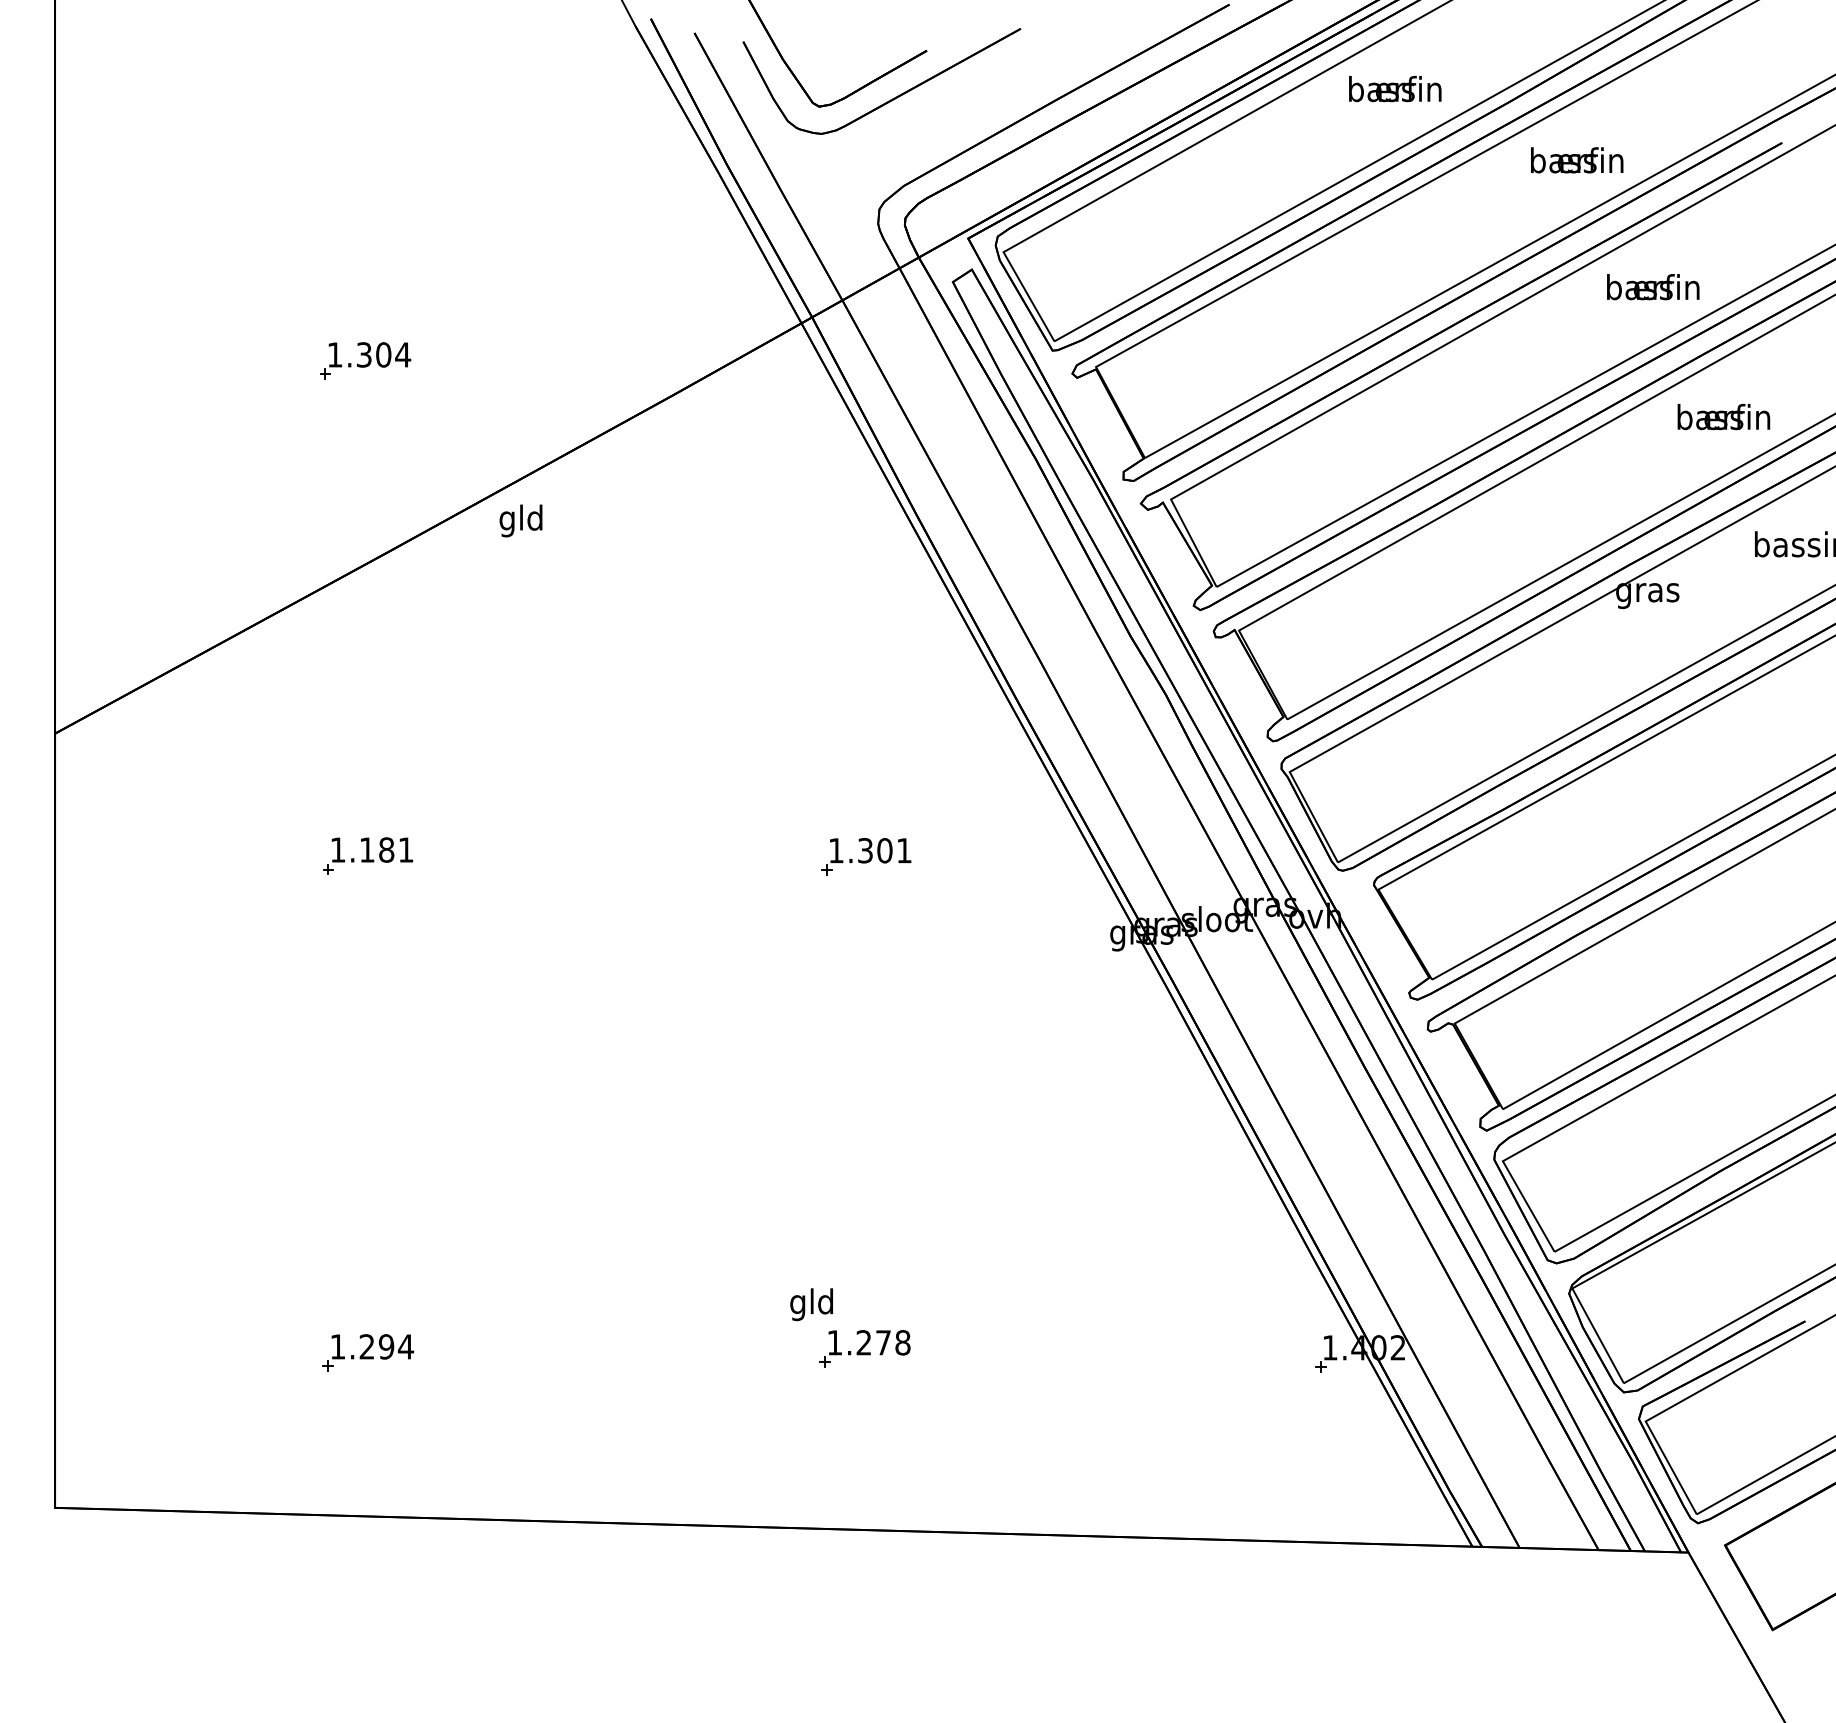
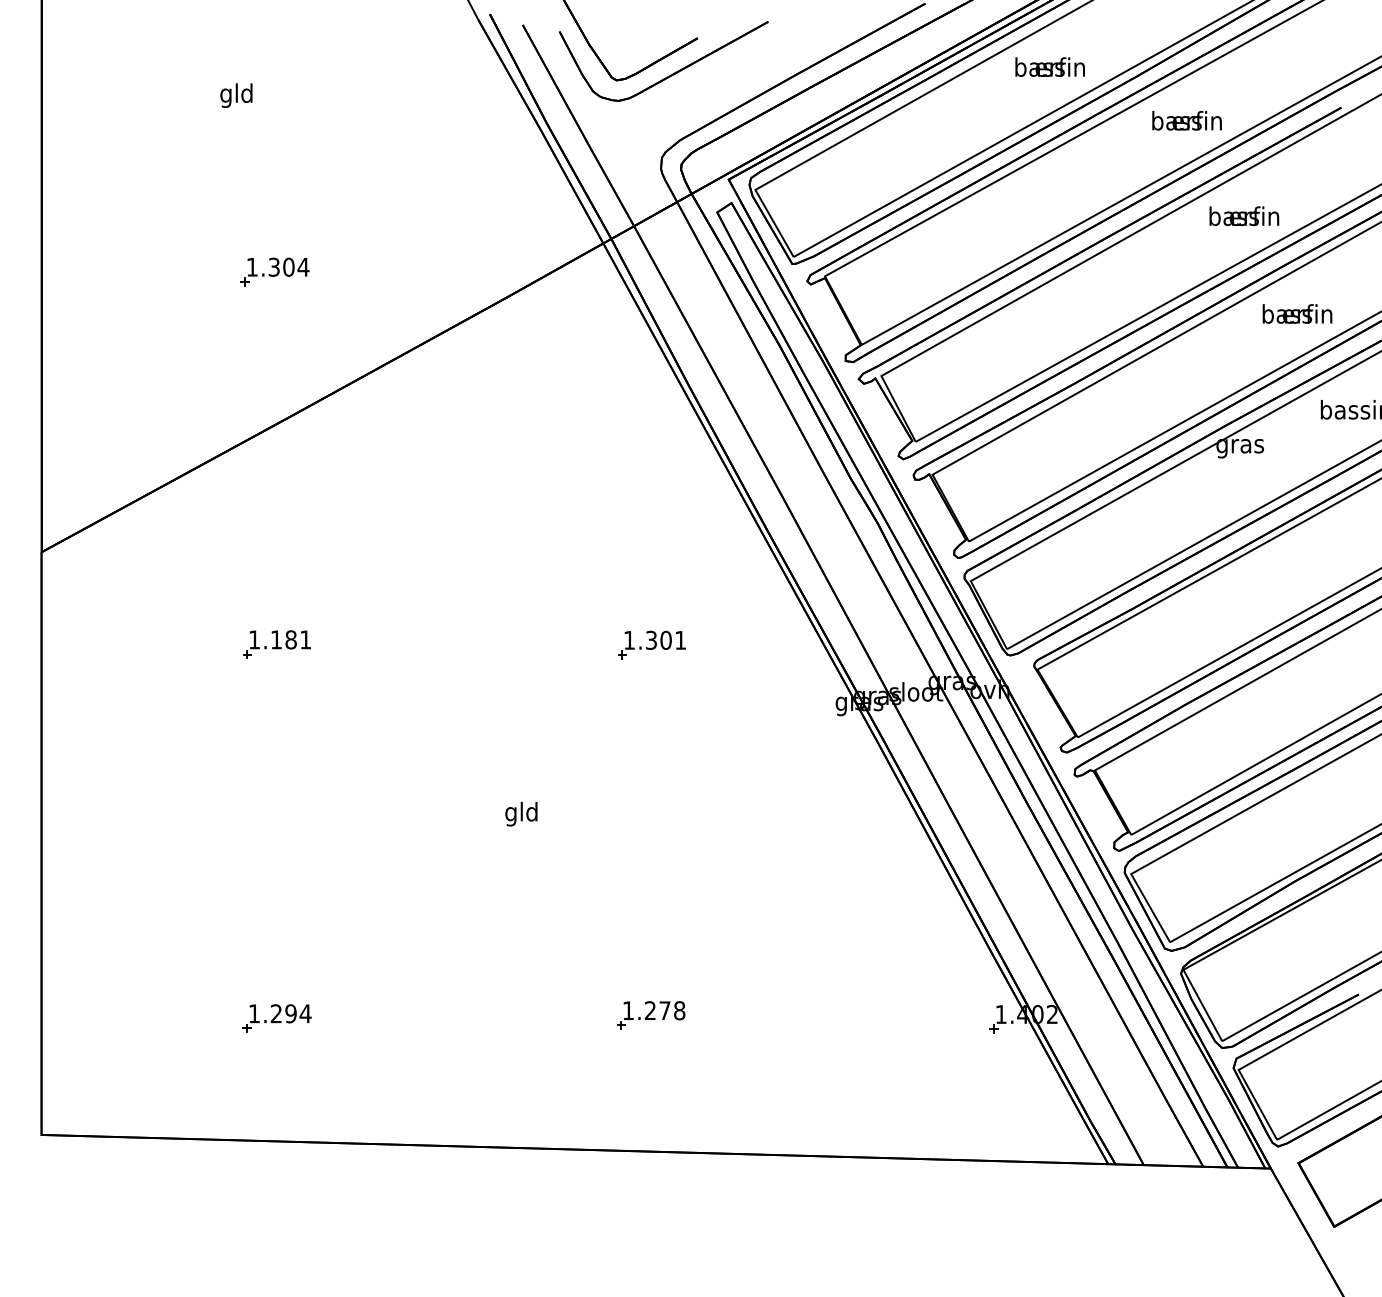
text: (520, 520) -> (236, 95), moved
text: (811, 1304) -> (521, 814), moved

